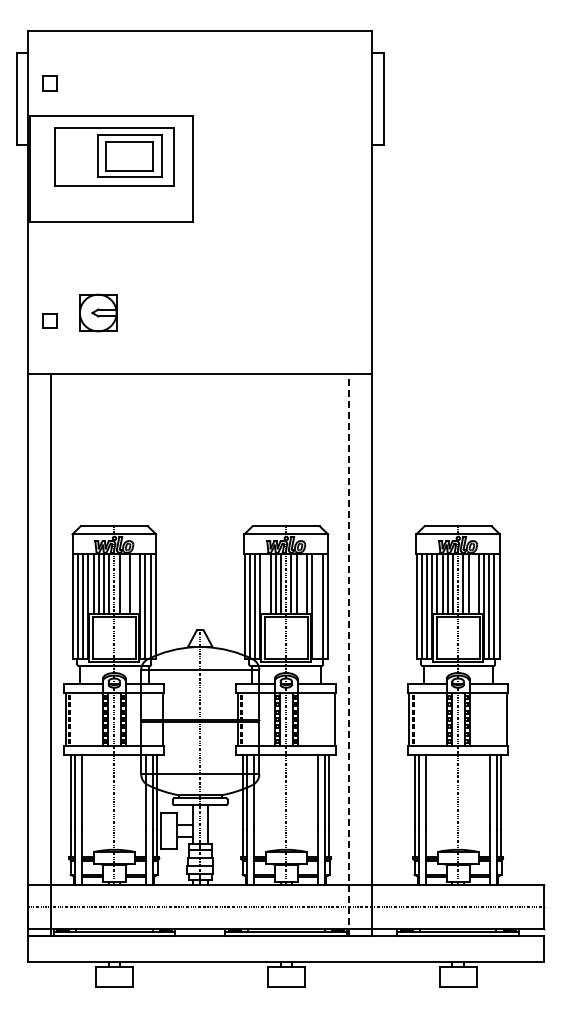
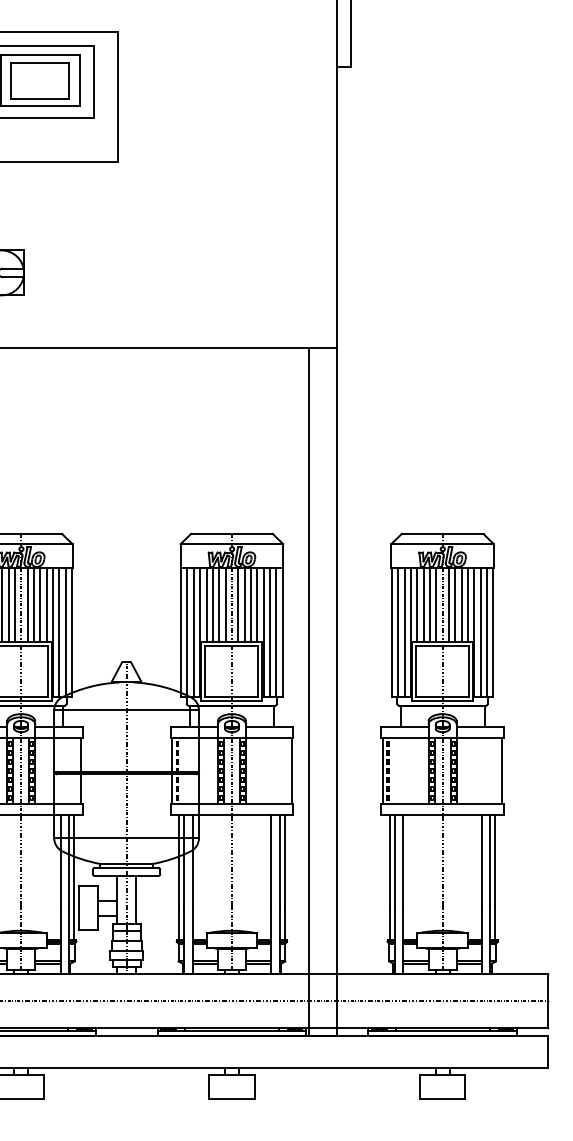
line: (124, 583) -> (33, 604), added
line: (135, 583) -> (47, 604), added
line: (265, 583) -> (206, 604), added
line: (301, 583) -> (250, 604), added
line: (473, 583) -> (461, 604), added
line: (317, 606) -> (270, 632), added
line: (349, 655) -> (309, 692), dashed -> solid

